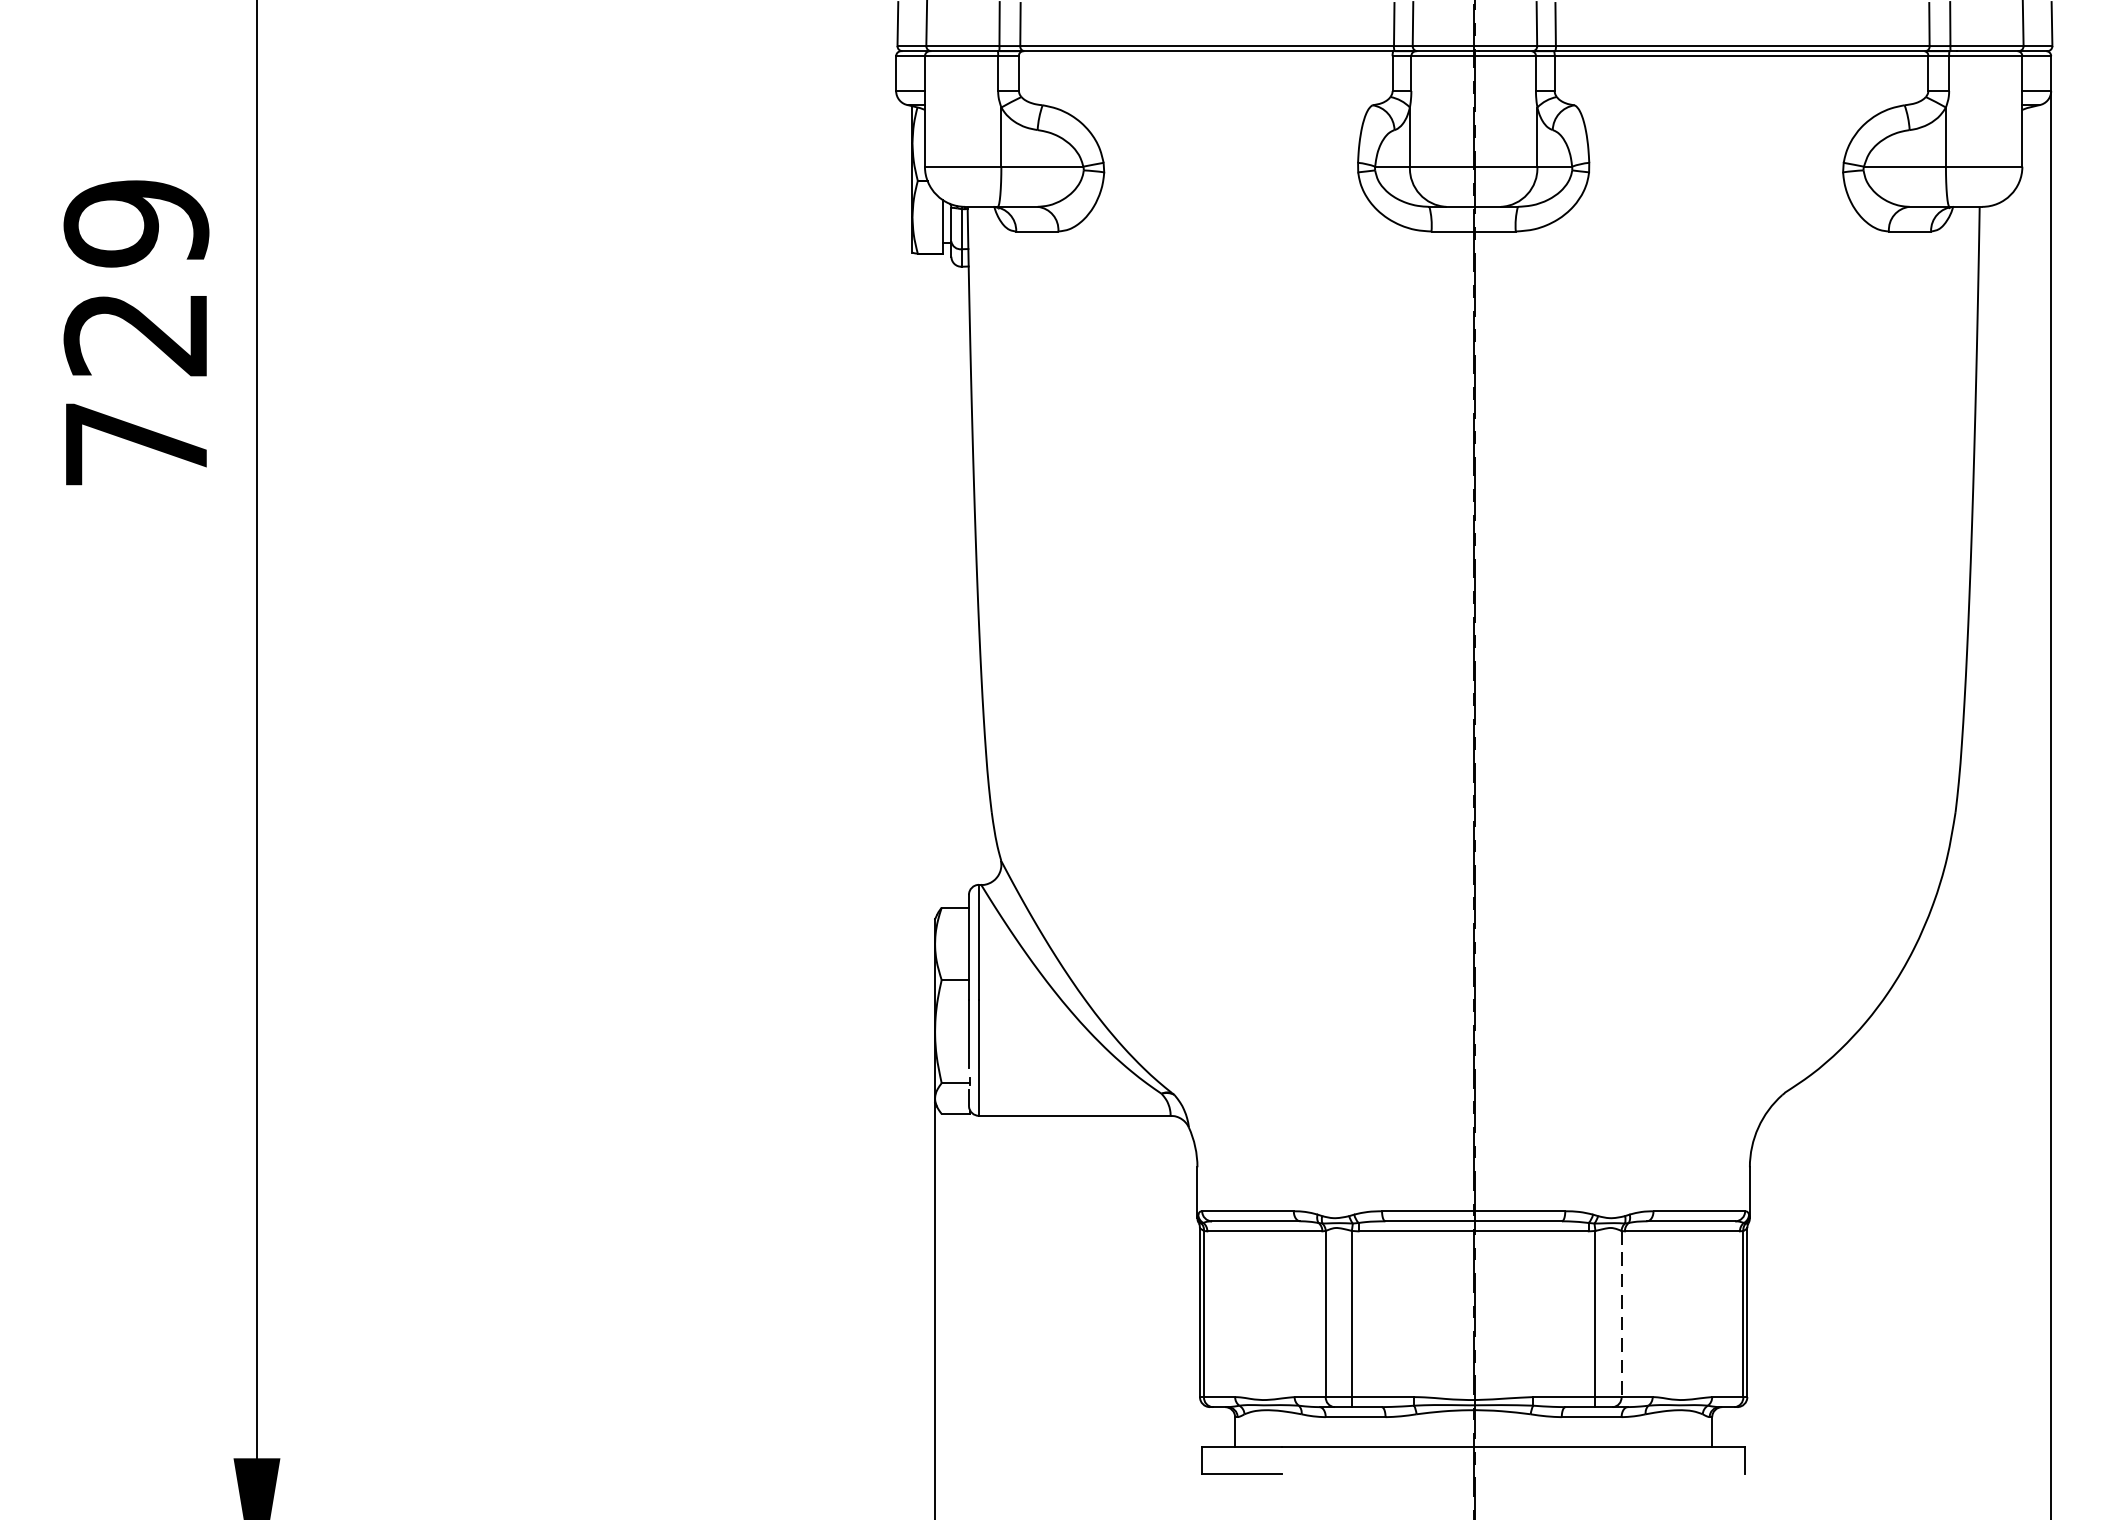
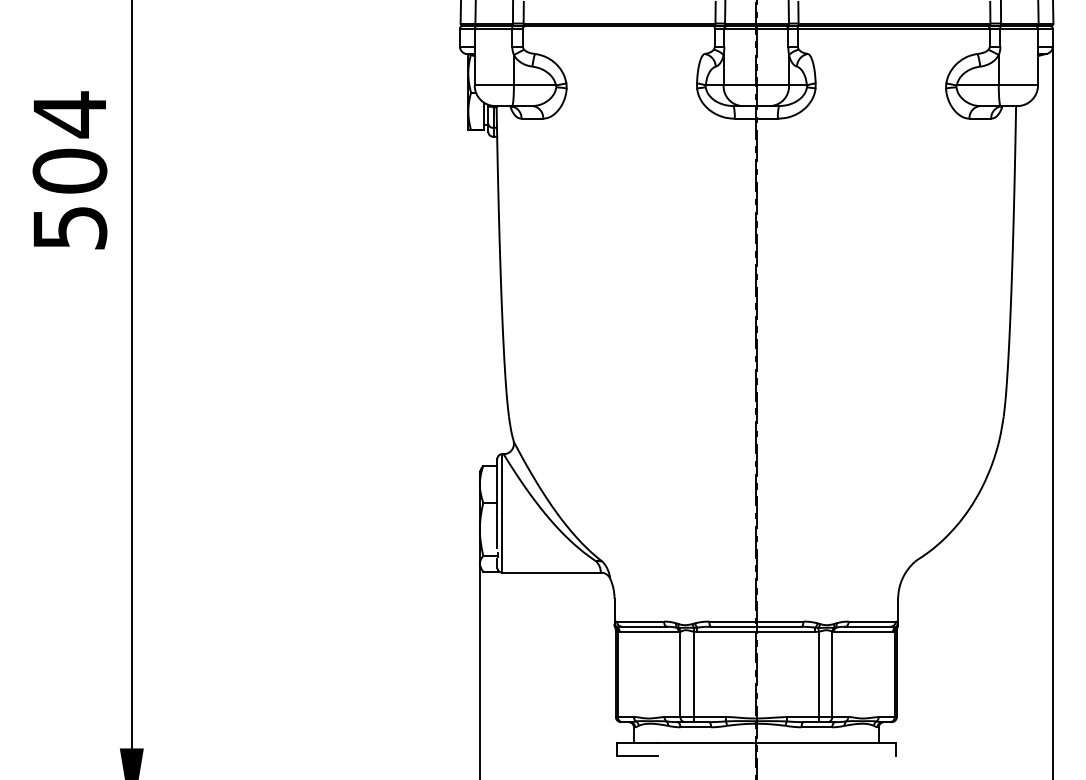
text: (135, 332) -> (69, 170), 729 -> 504
line: (1622, 1314) -> (832, 674), dashed -> solid

